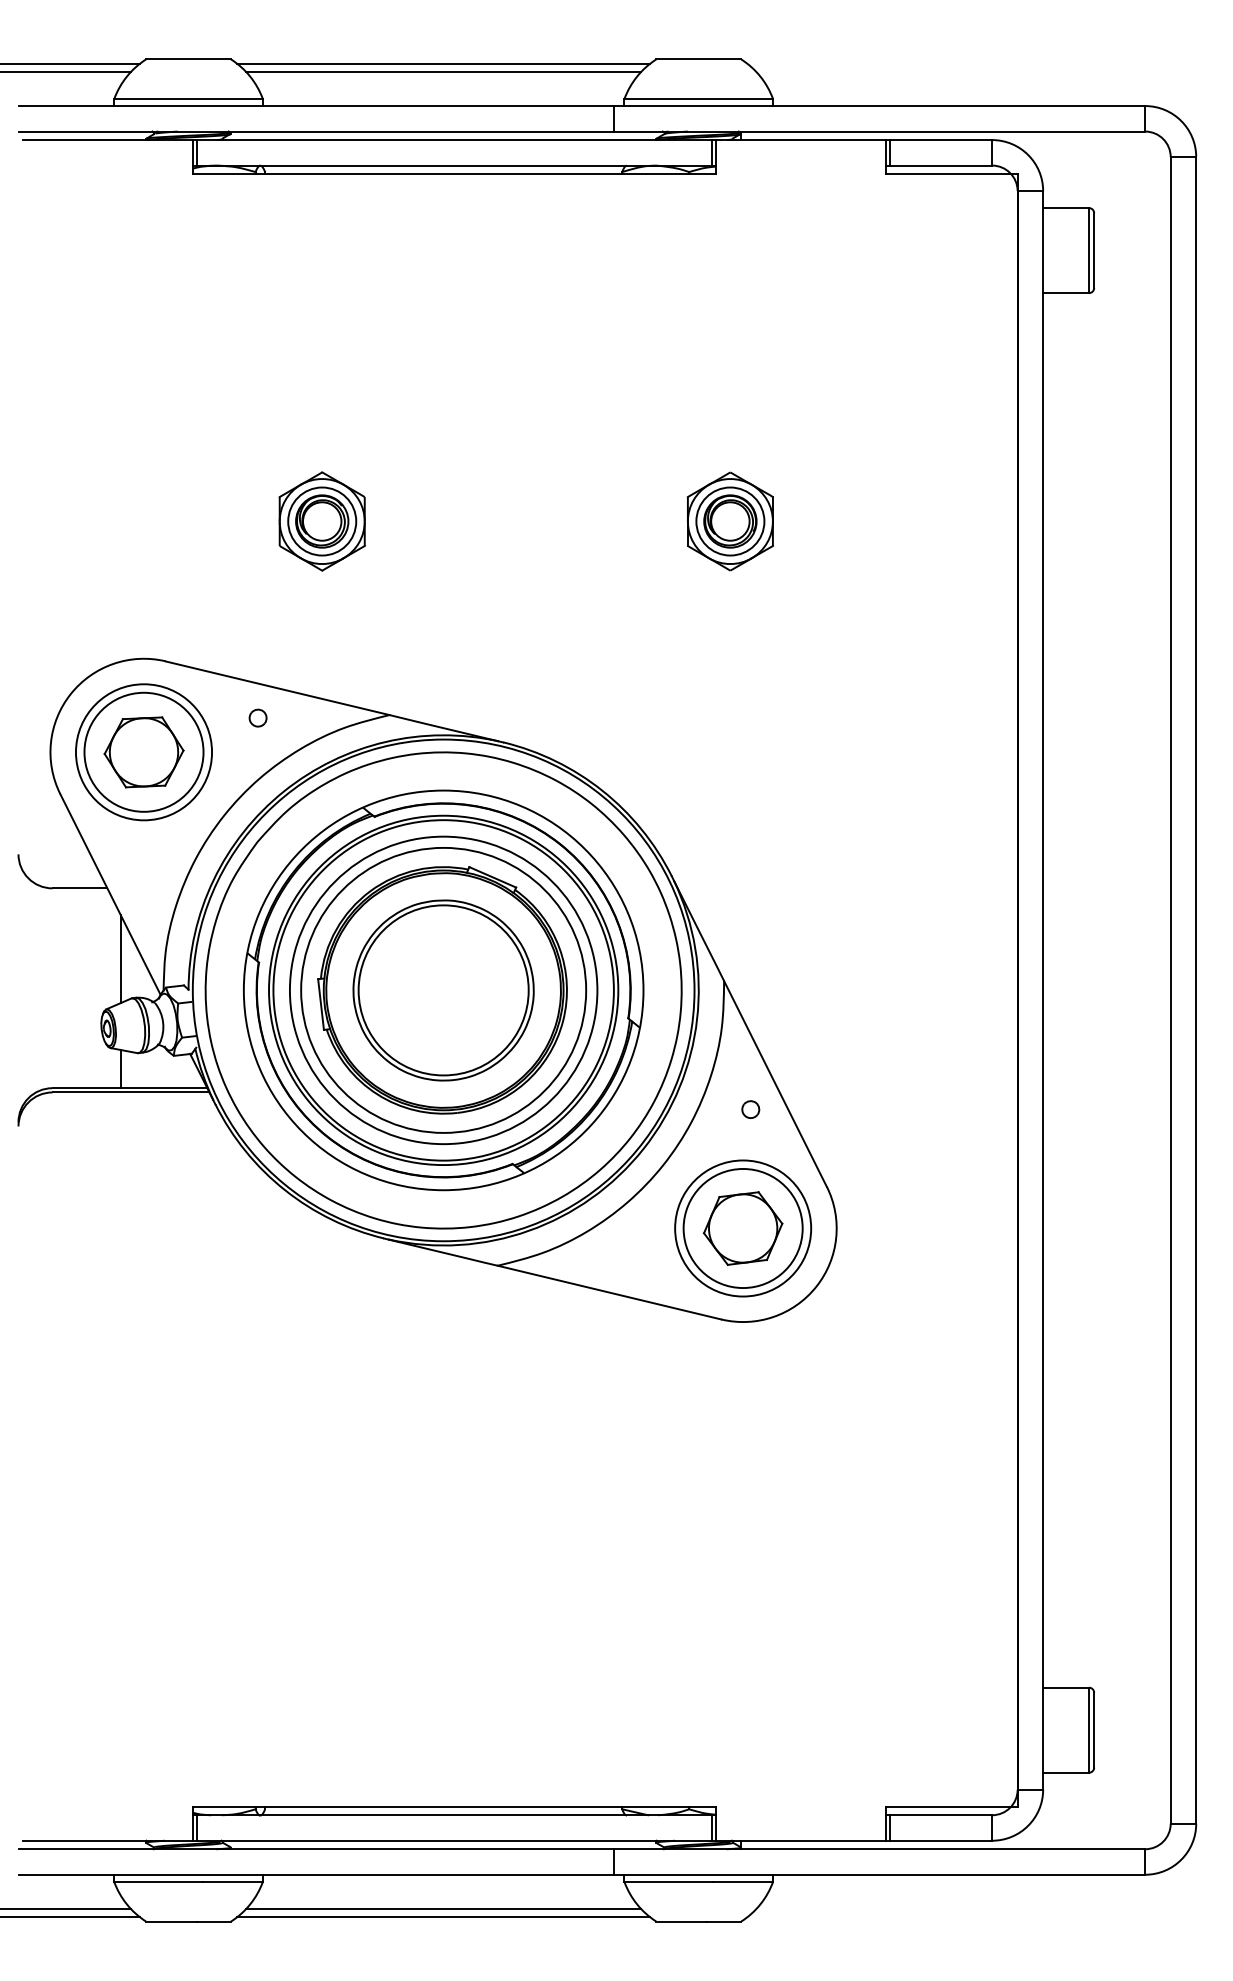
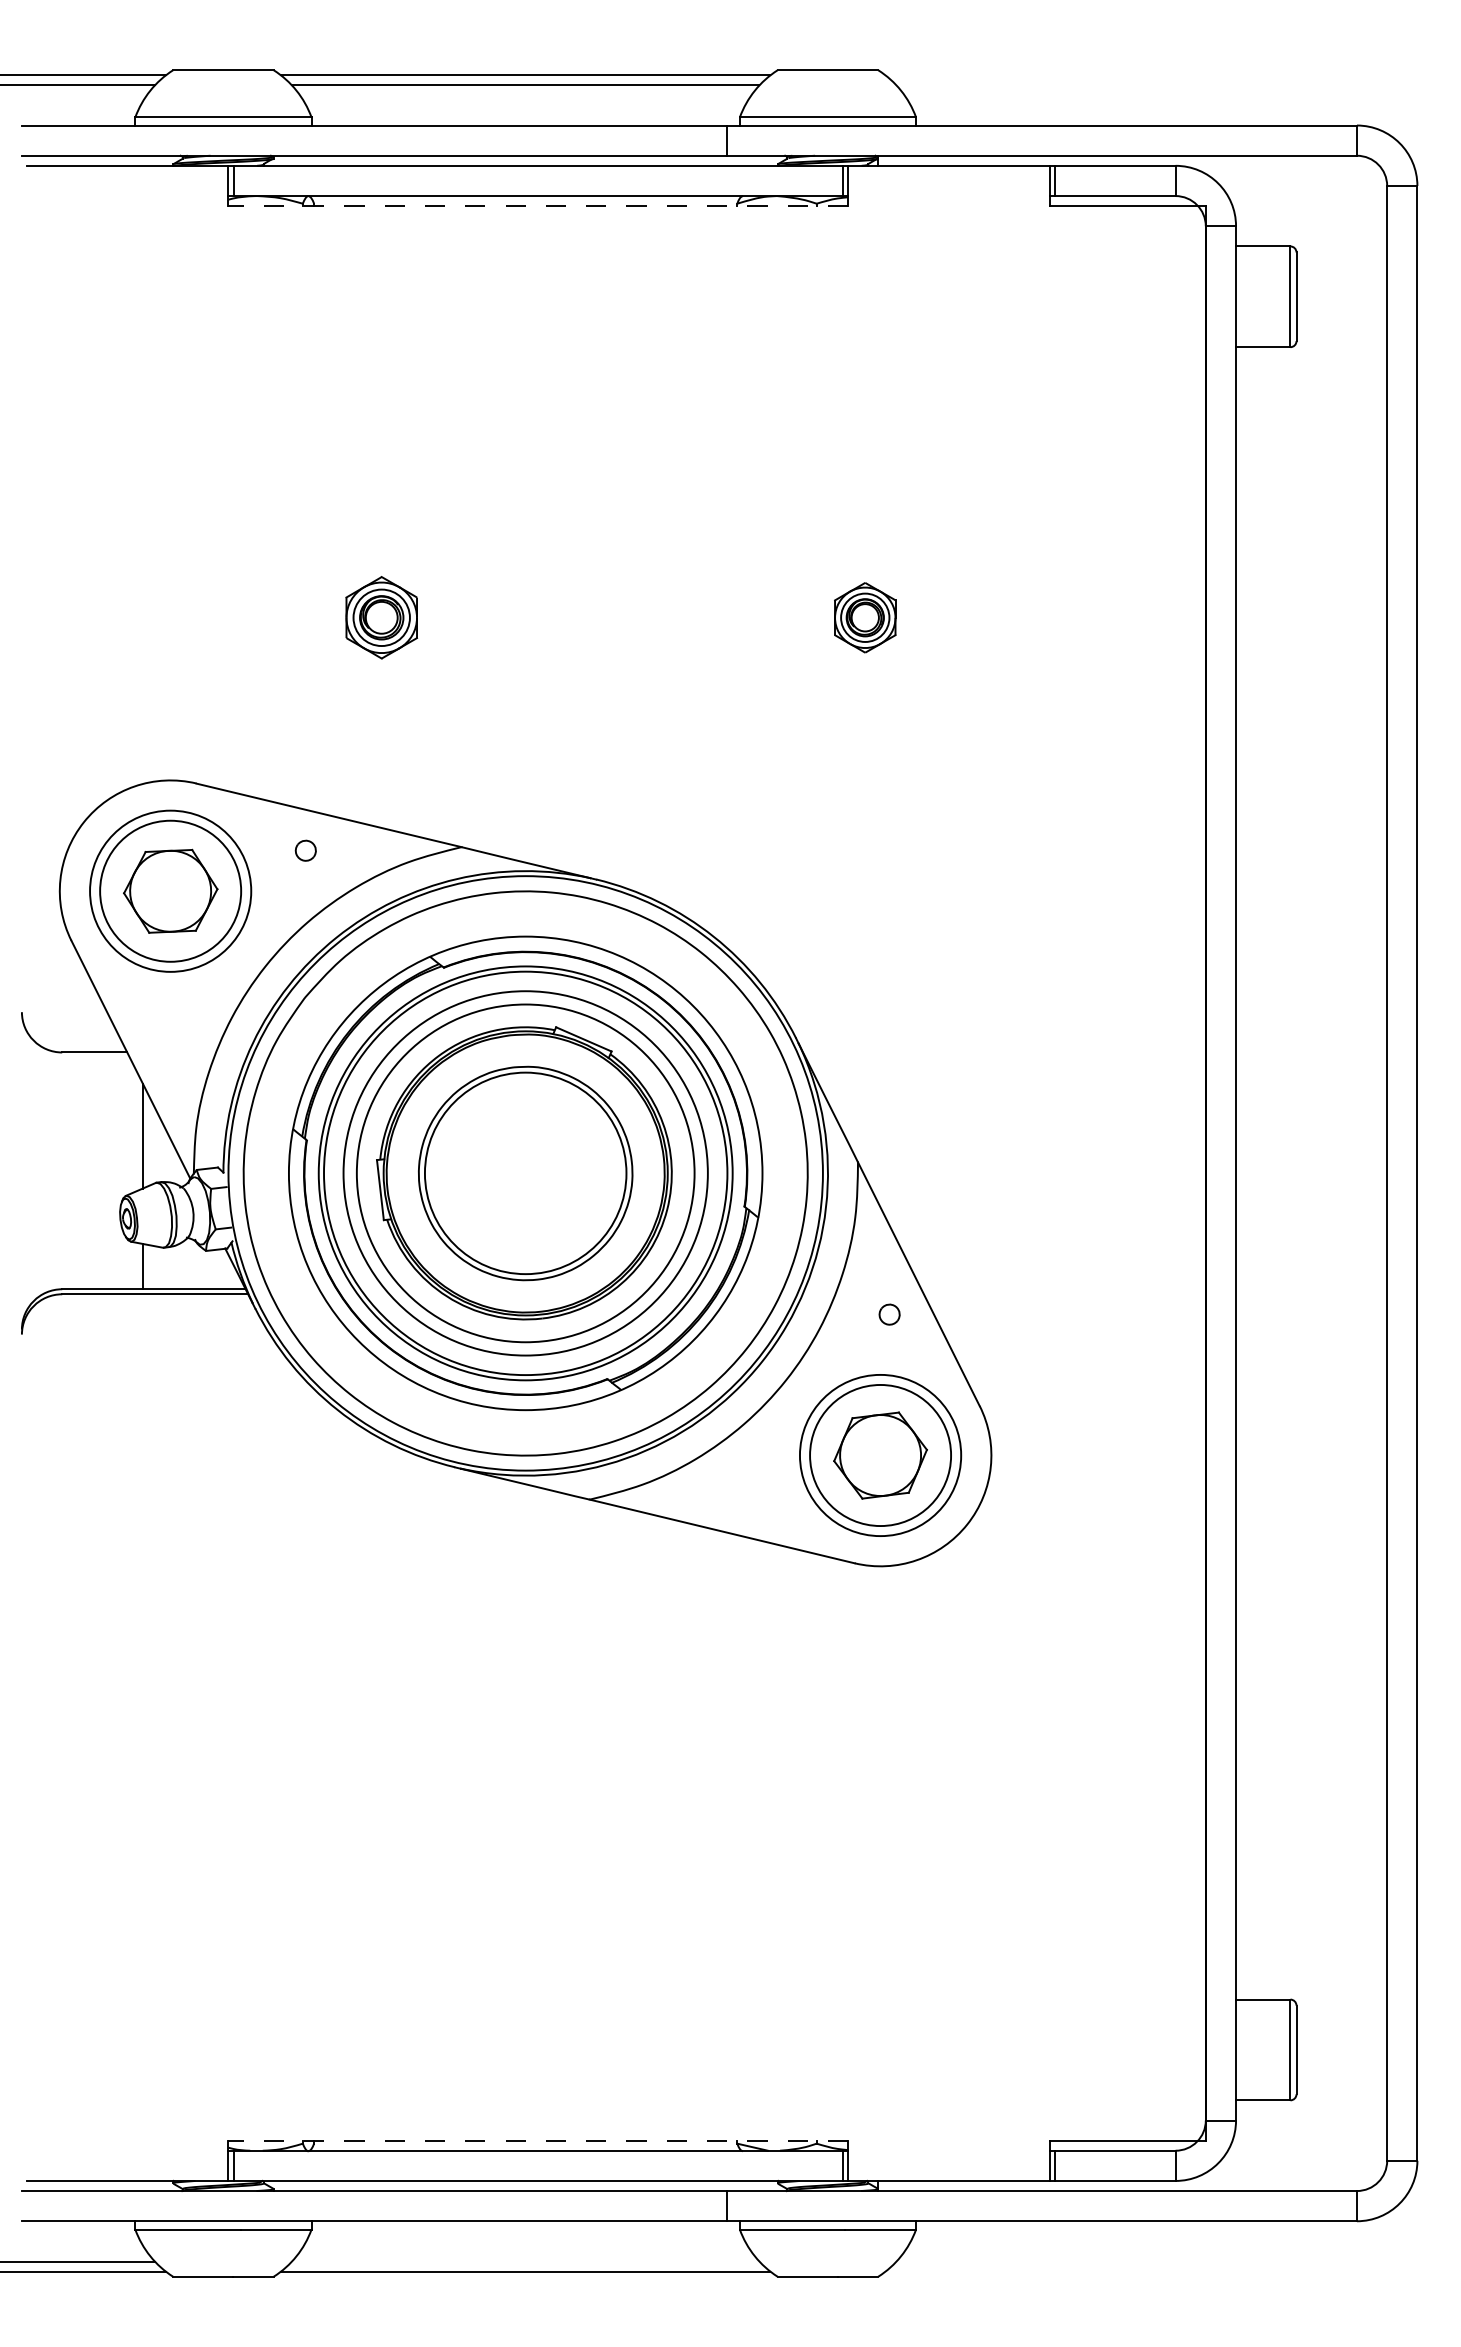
line: (453, 174) -> (537, 206), solid -> dashed
part: (321, 521) -> (380, 617), size x0.7
part: (729, 521) -> (864, 617), size x0.6
line: (453, 1806) -> (537, 2140), solid -> dashed
line: (443, 1908) -> (525, 2261), removed

